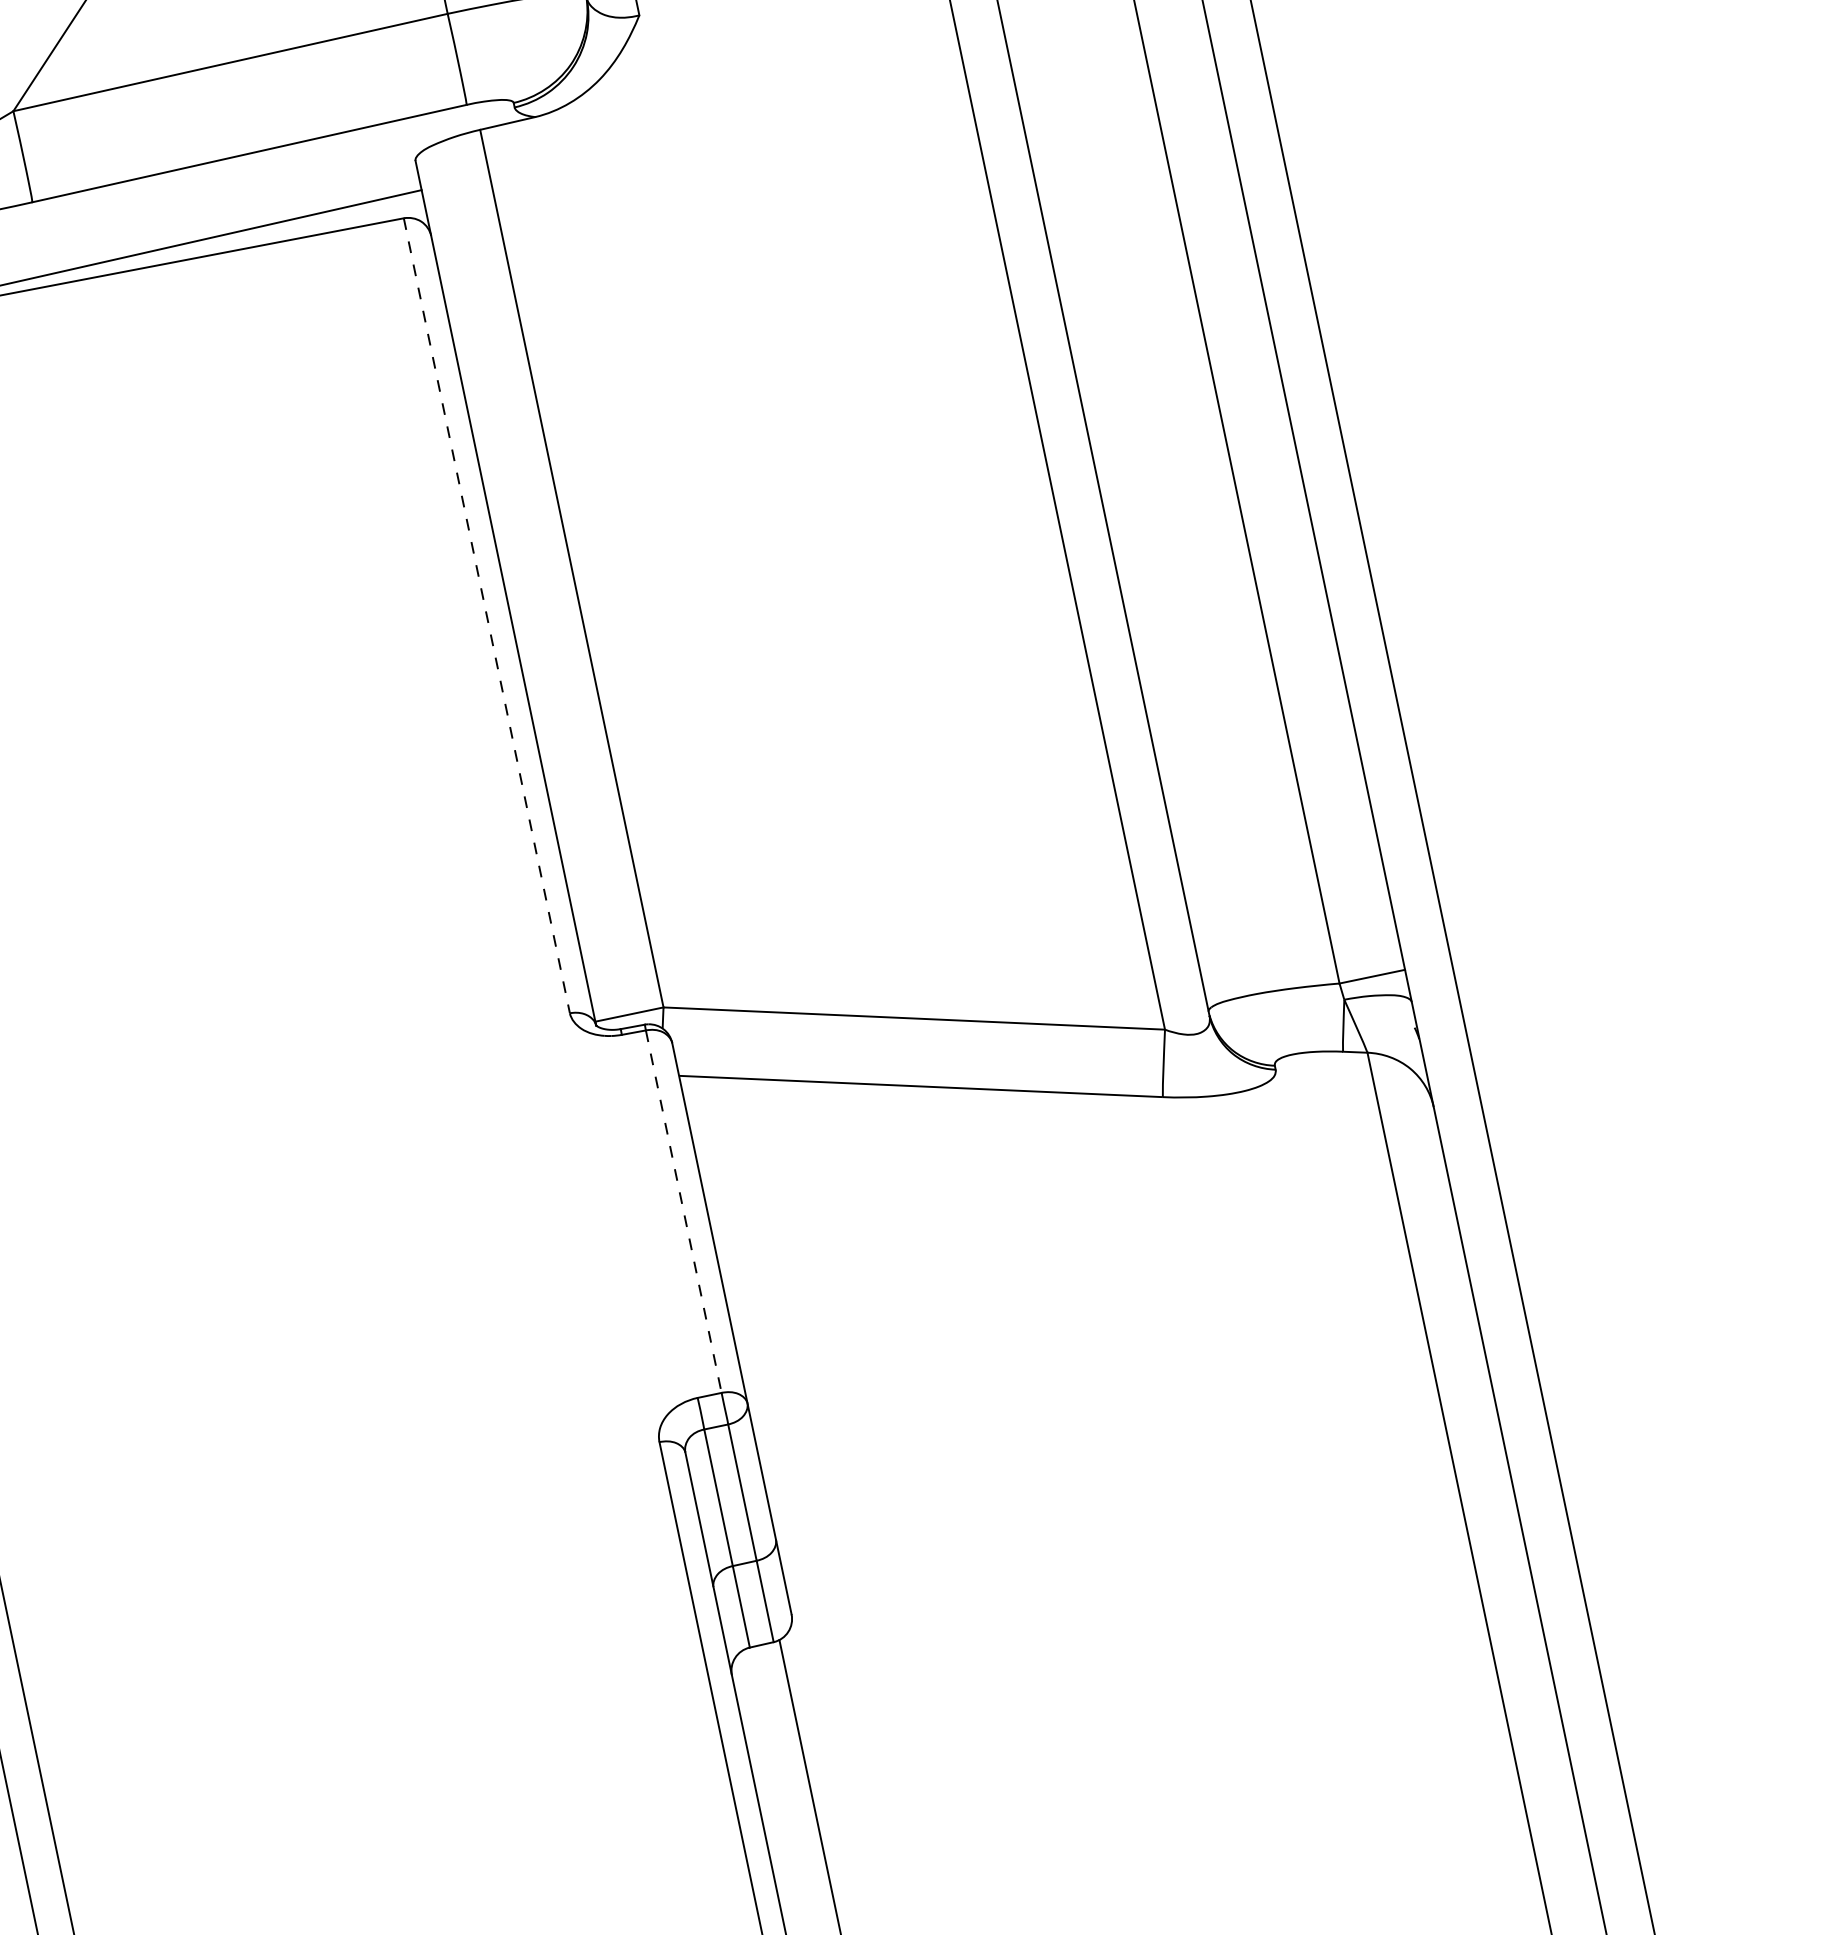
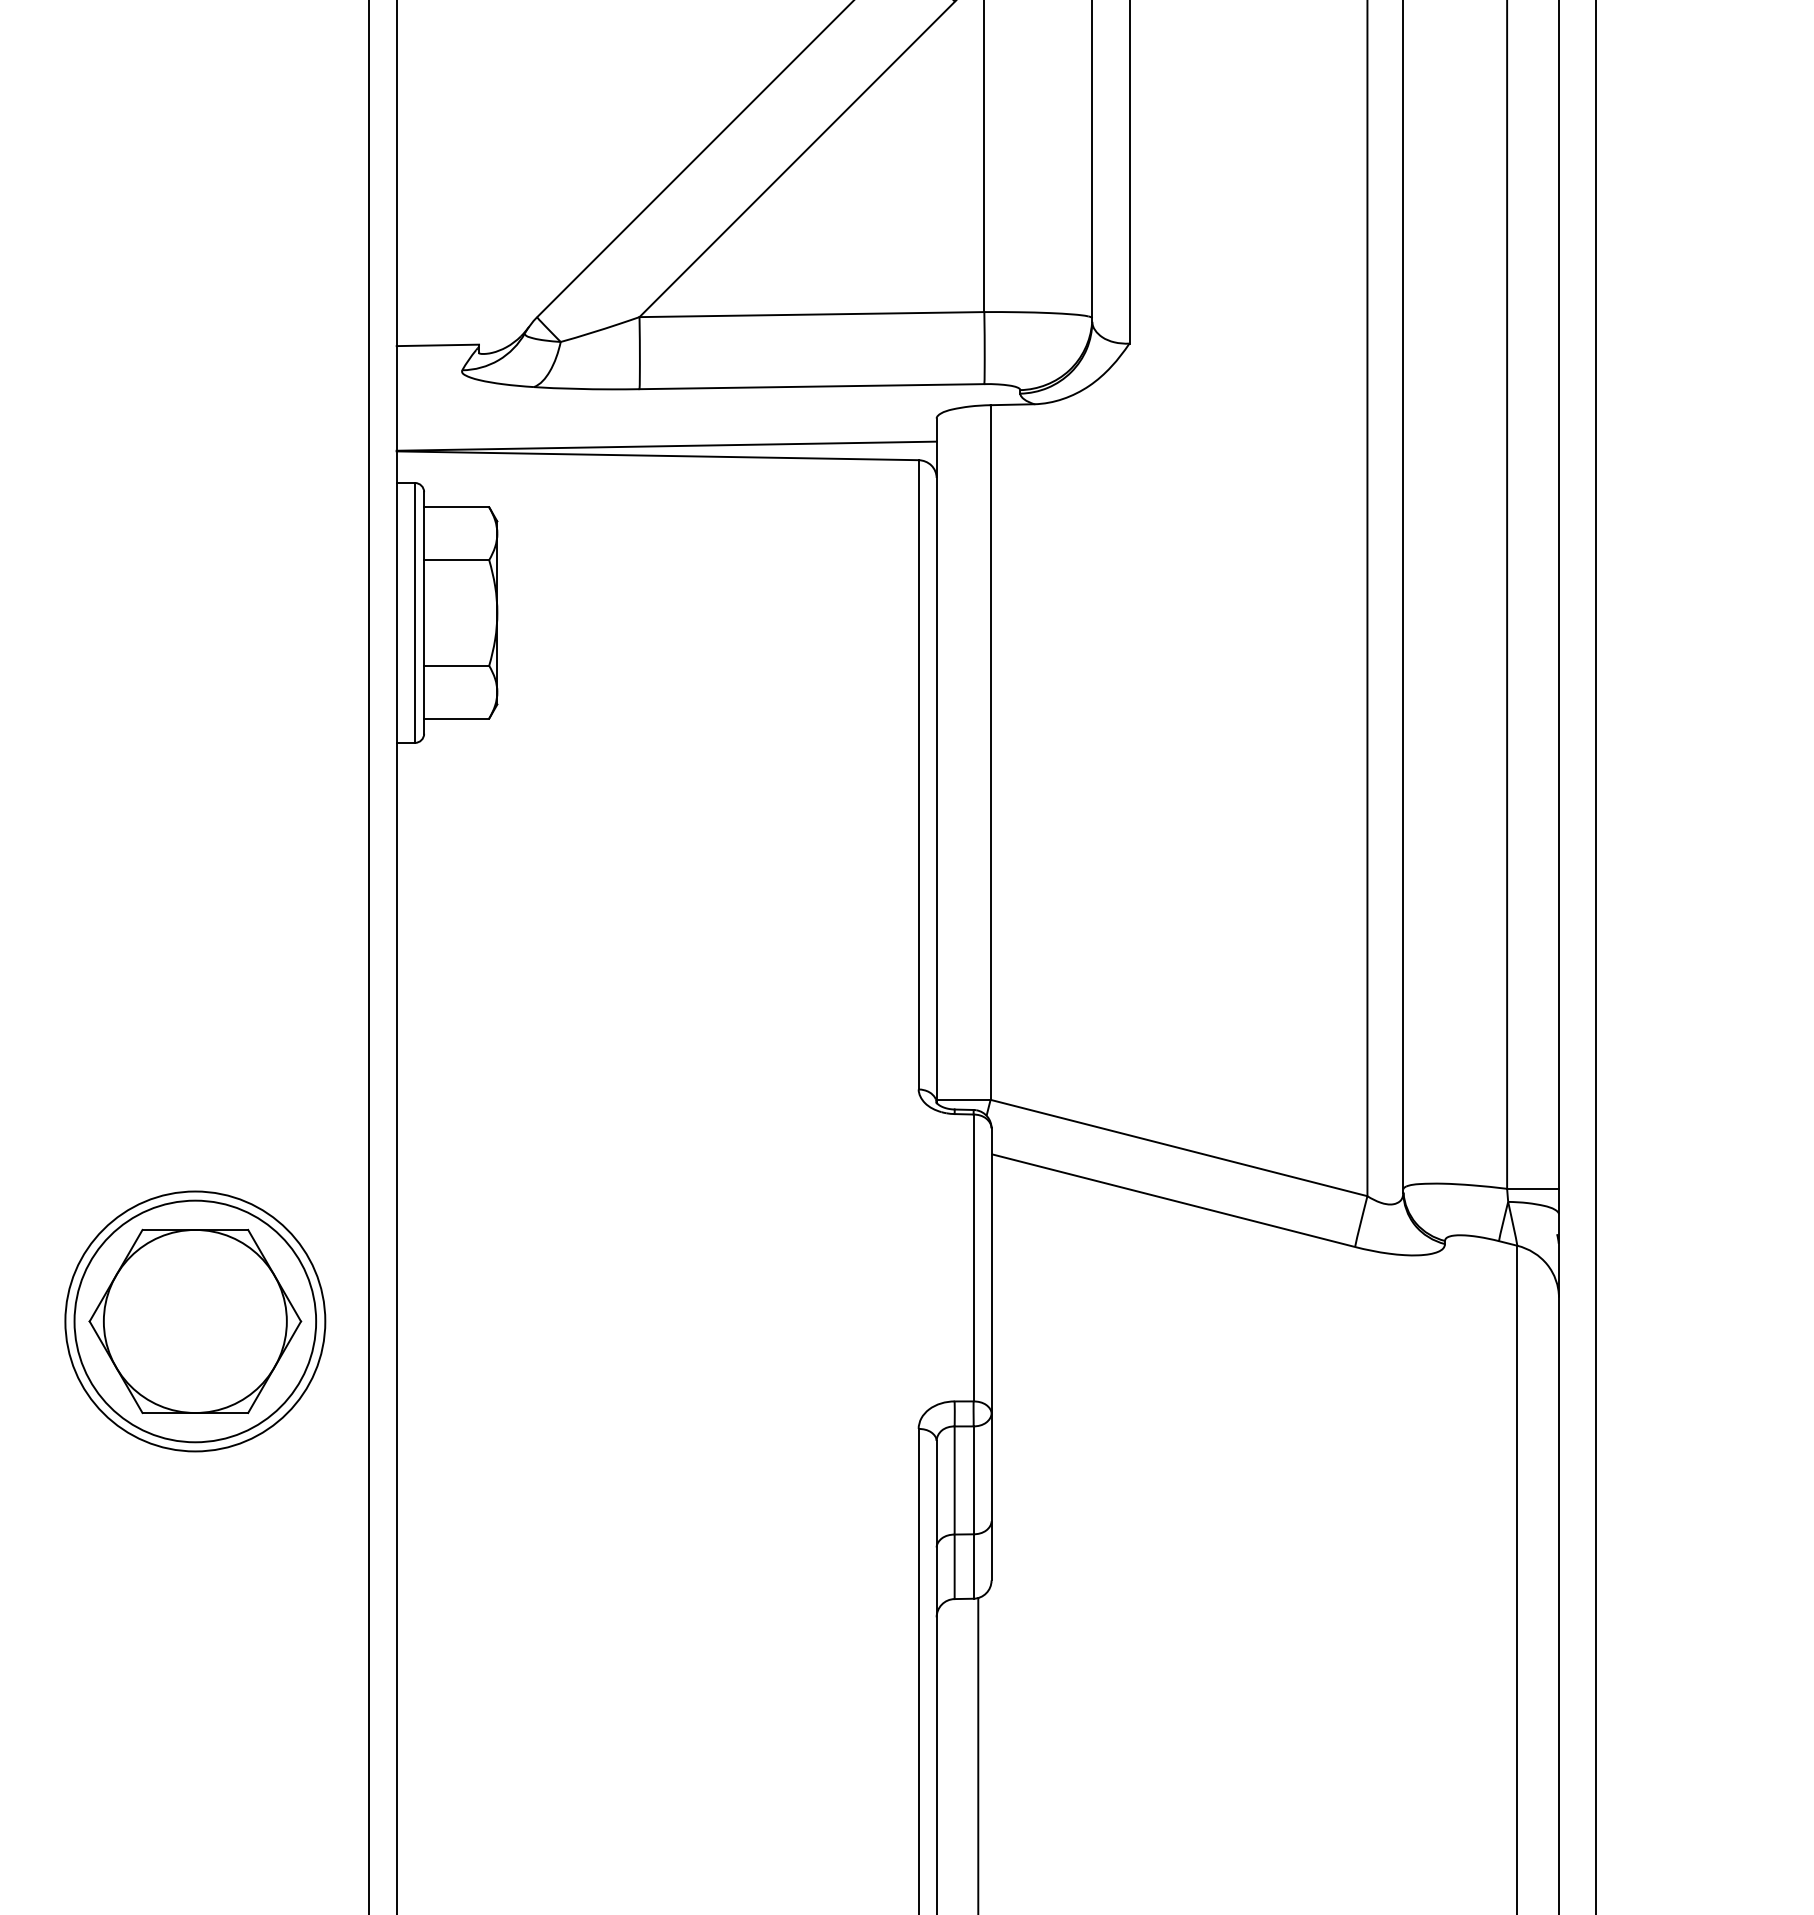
line: (486, 615) -> (918, 774), dashed -> solid
line: (683, 1212) -> (973, 1258), dashed -> solid

